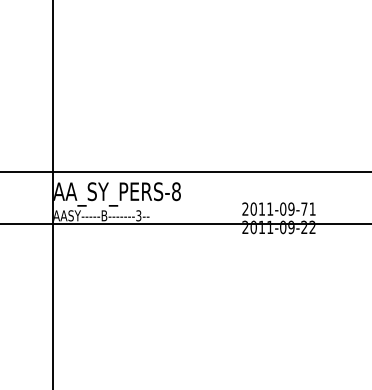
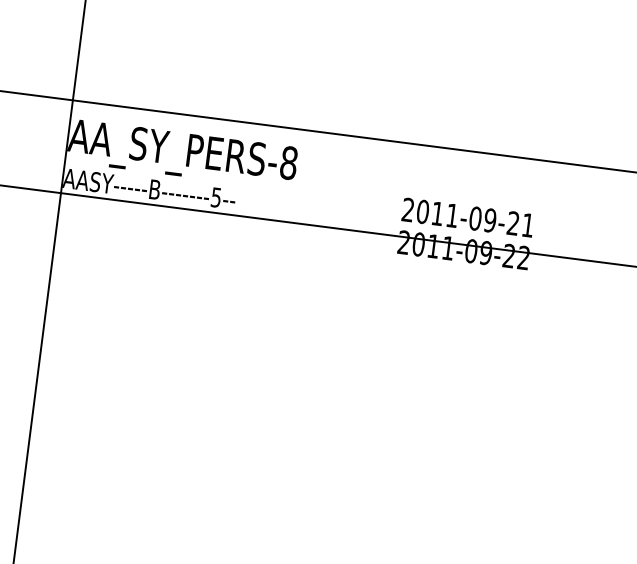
text: (304, 208) -> (513, 222), 2011-09-71 -> 2011-09-21
text: (138, 215) -> (215, 196), AASY-----B-------3-- -> AASY-----B-------5--

